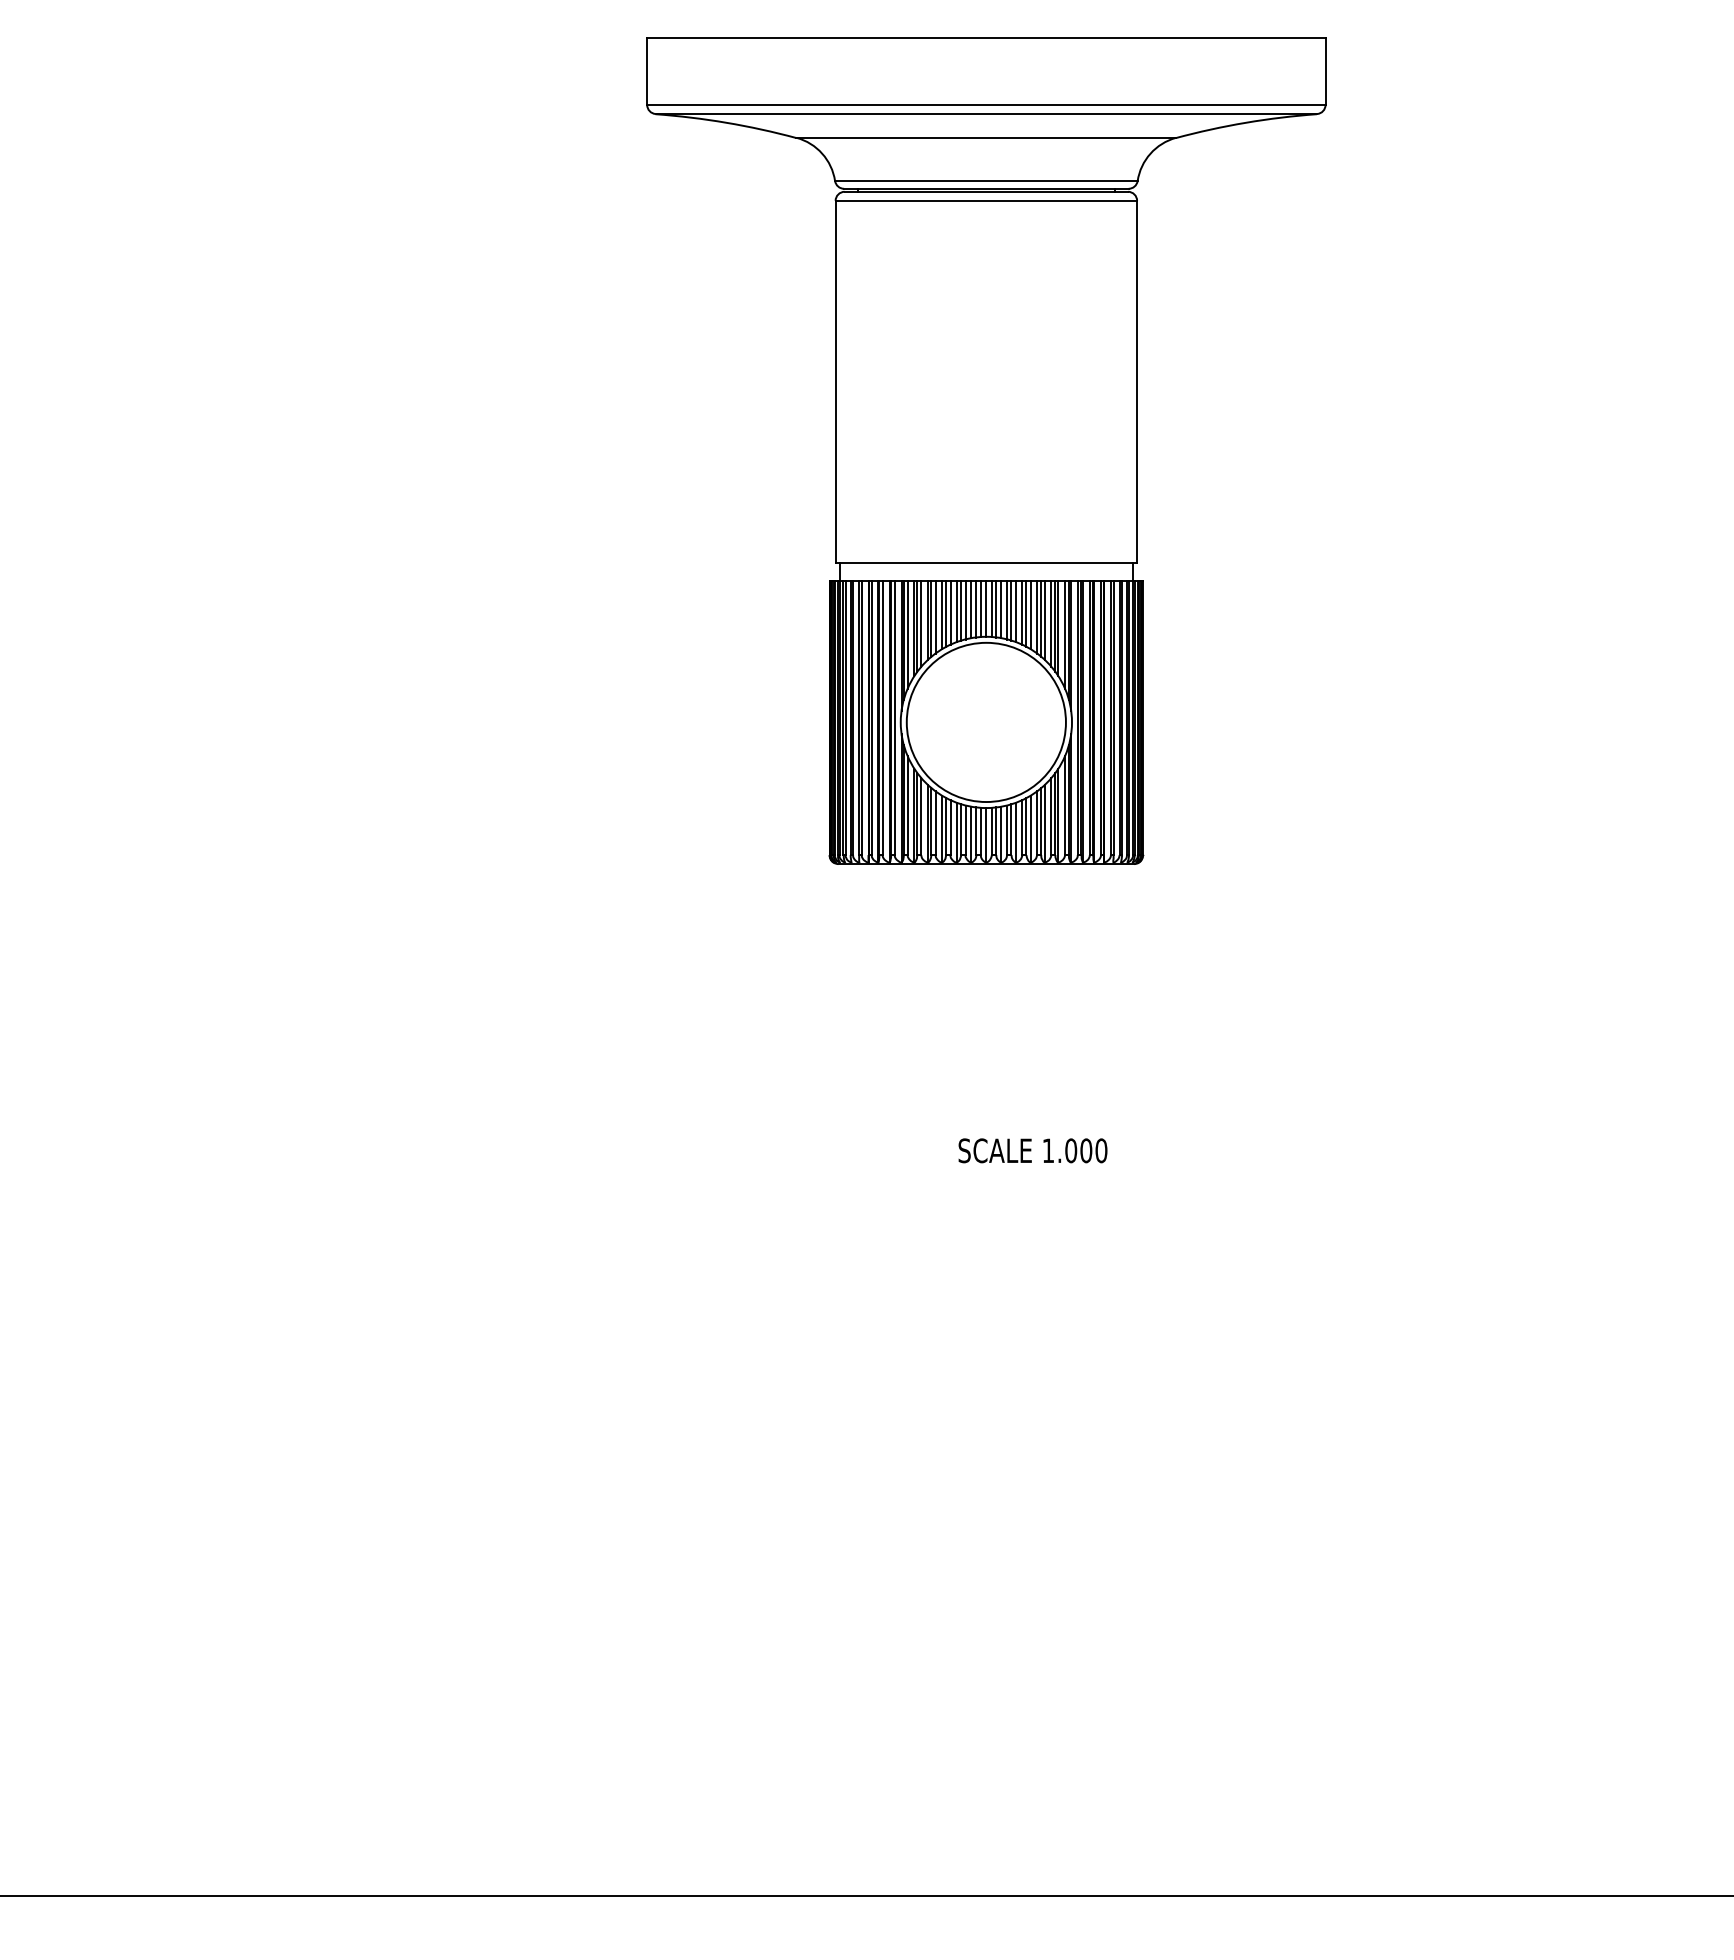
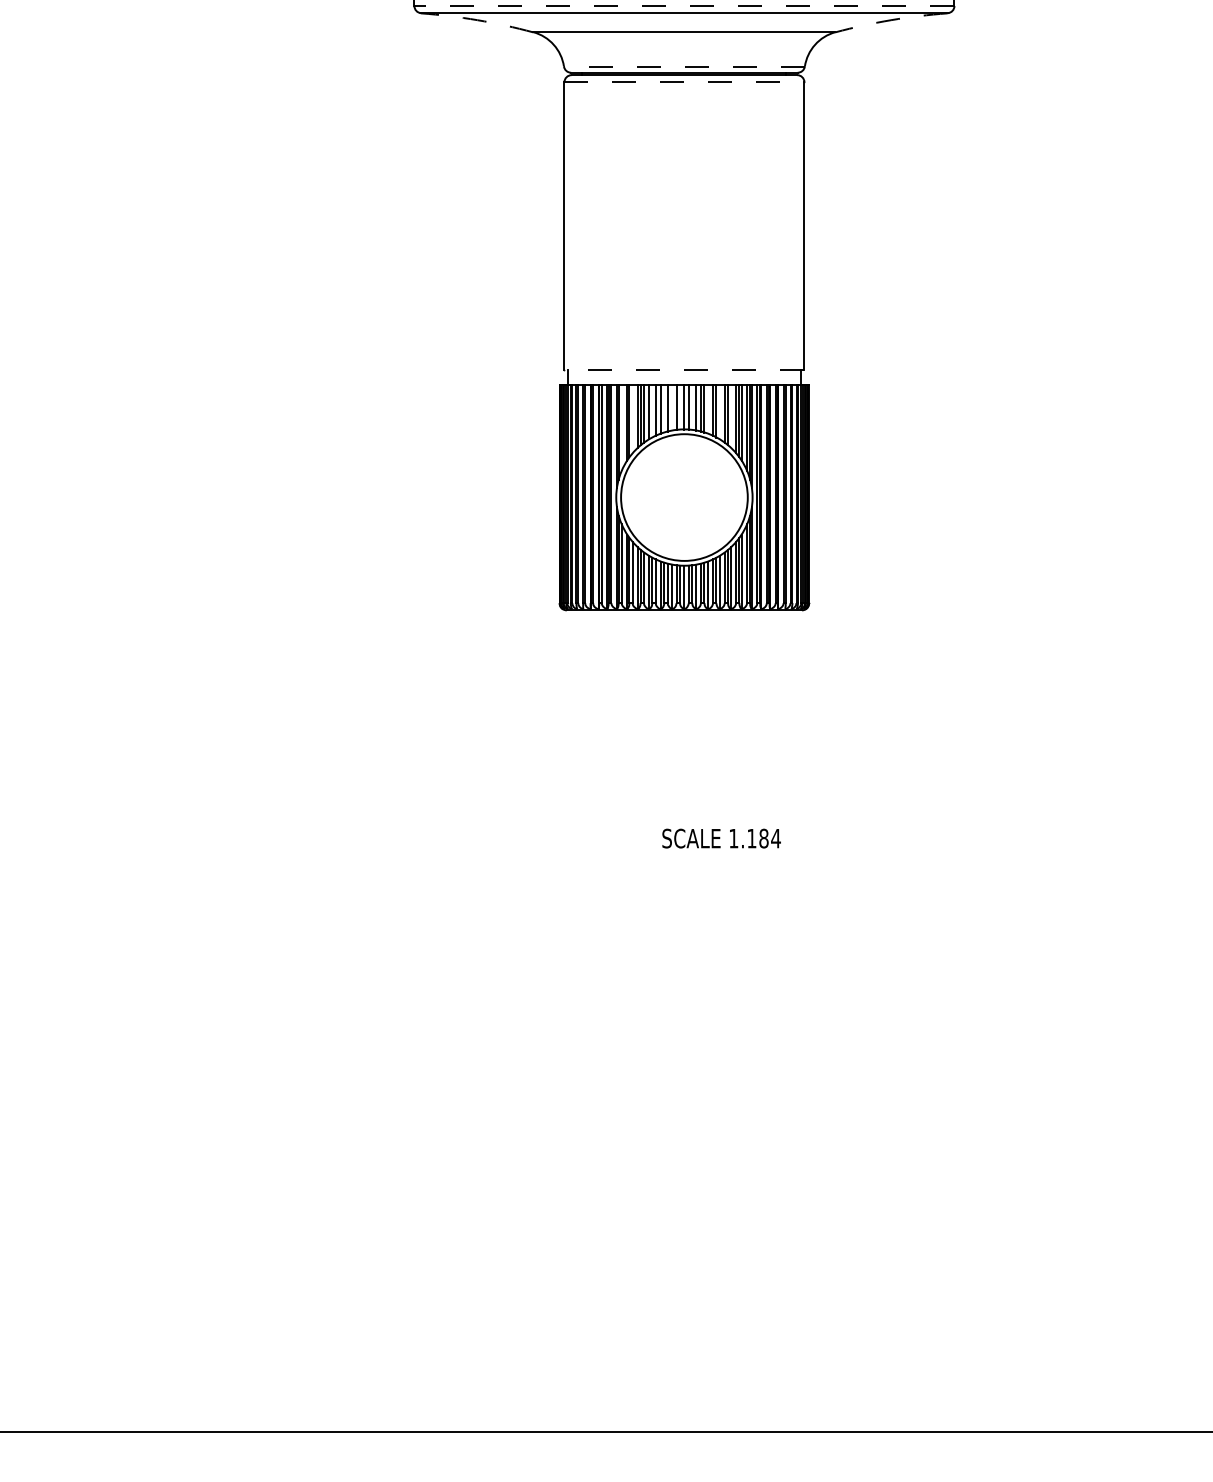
line: (985, 104) -> (683, 5), solid -> dashed
arc: (726, 122) -> (477, 19), solid -> dashed
arc: (1245, 122) -> (890, 19), solid -> dashed
line: (985, 181) -> (683, 66), solid -> dashed
line: (986, 200) -> (684, 82), solid -> dashed
line: (986, 562) -> (684, 370), solid -> dashed
line: (980, 608) -> (679, 406), removed
line: (996, 608) -> (692, 406), removed
line: (971, 609) -> (672, 407), removed
line: (961, 610) -> (664, 408), removed
line: (1015, 611) -> (707, 409), removed
line: (945, 613) -> (651, 410), removed
line: (1030, 614) -> (719, 411), removed
line: (1044, 620) -> (730, 416), removed
line: (921, 623) -> (632, 418), removed
line: (907, 634) -> (621, 427), removed
text: (1086, 1150) -> (764, 838), 1.000 -> 1.184

